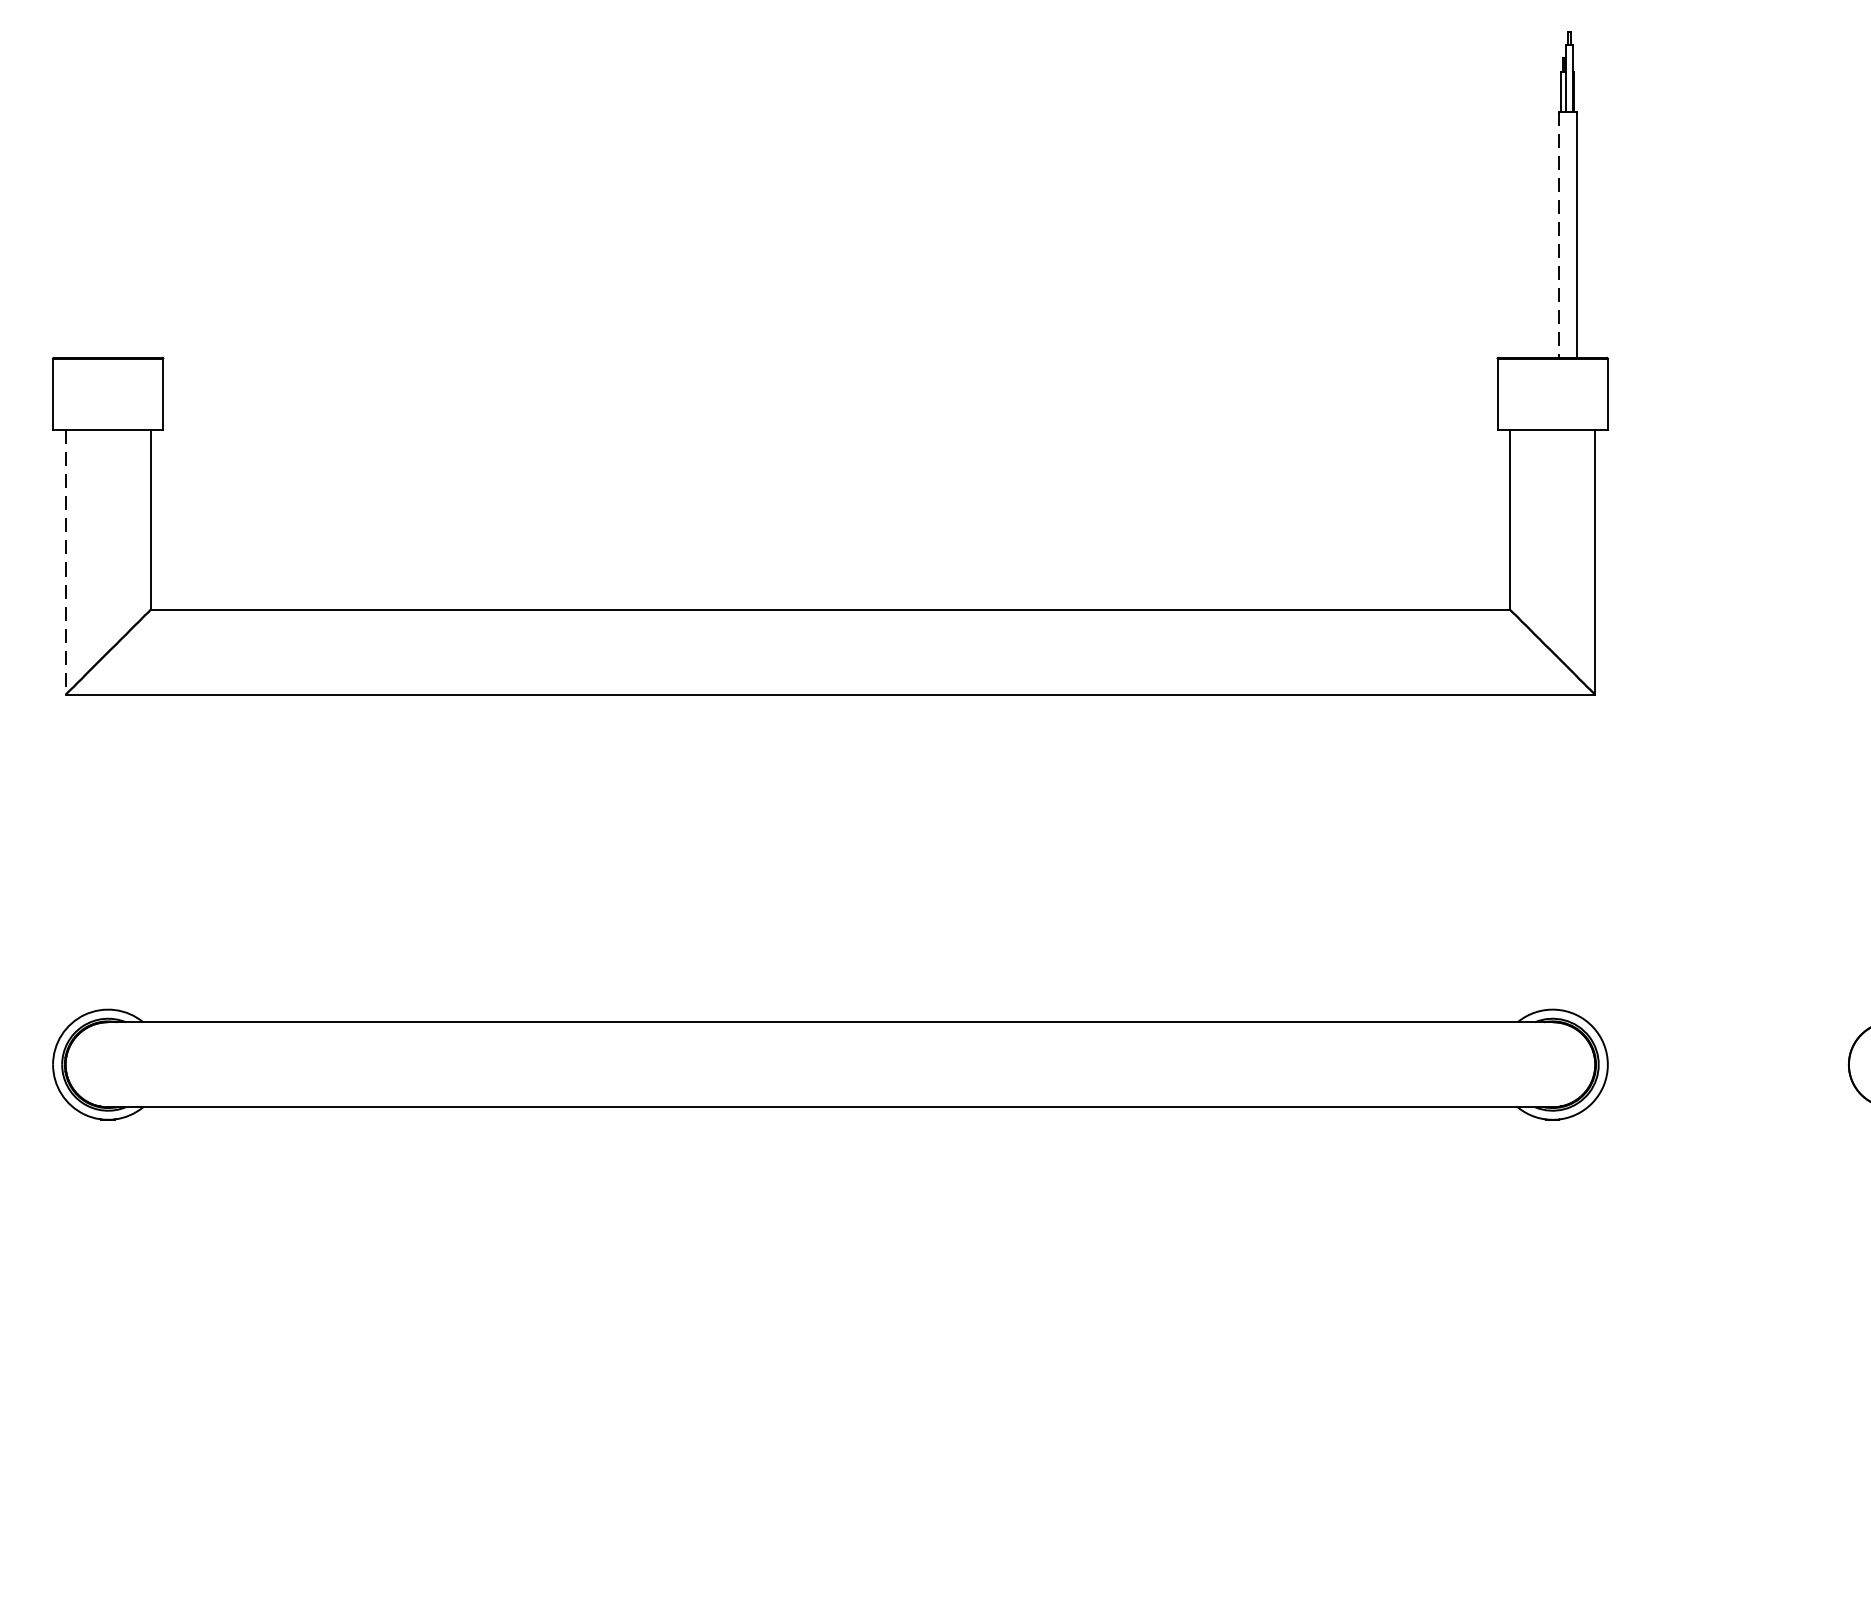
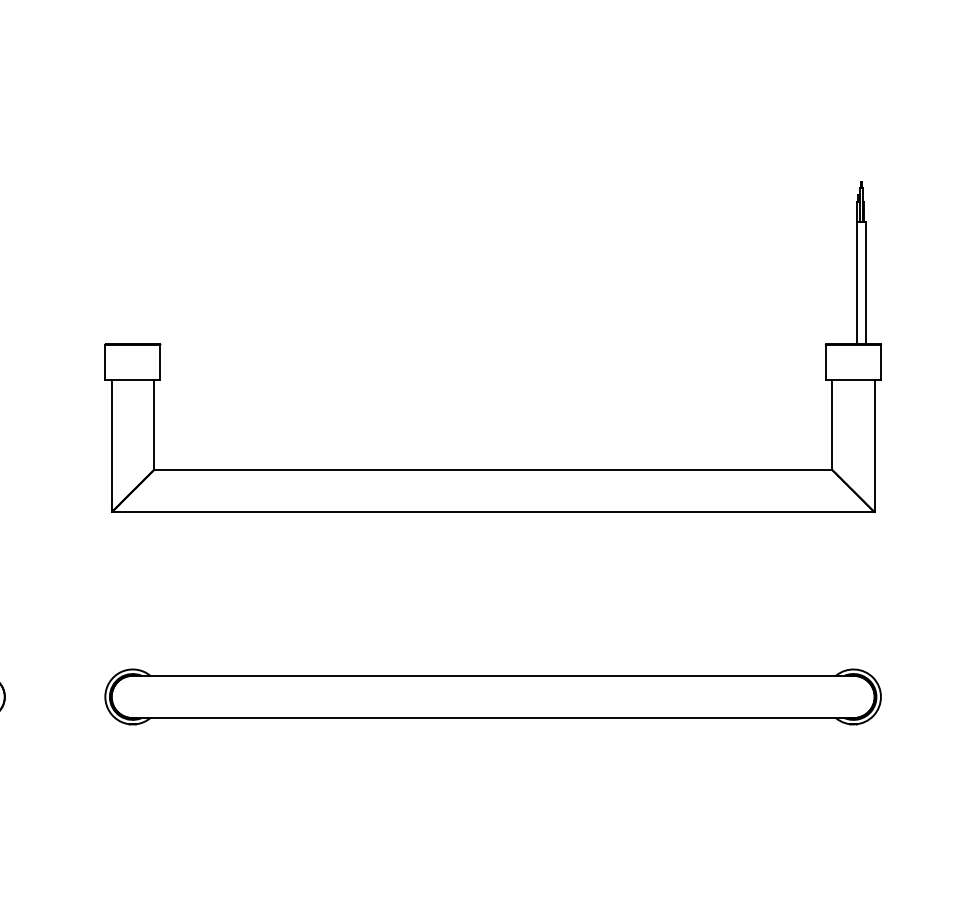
line: (1558, 235) -> (856, 283), dashed -> solid
line: (65, 562) -> (111, 446), dashed -> solid

